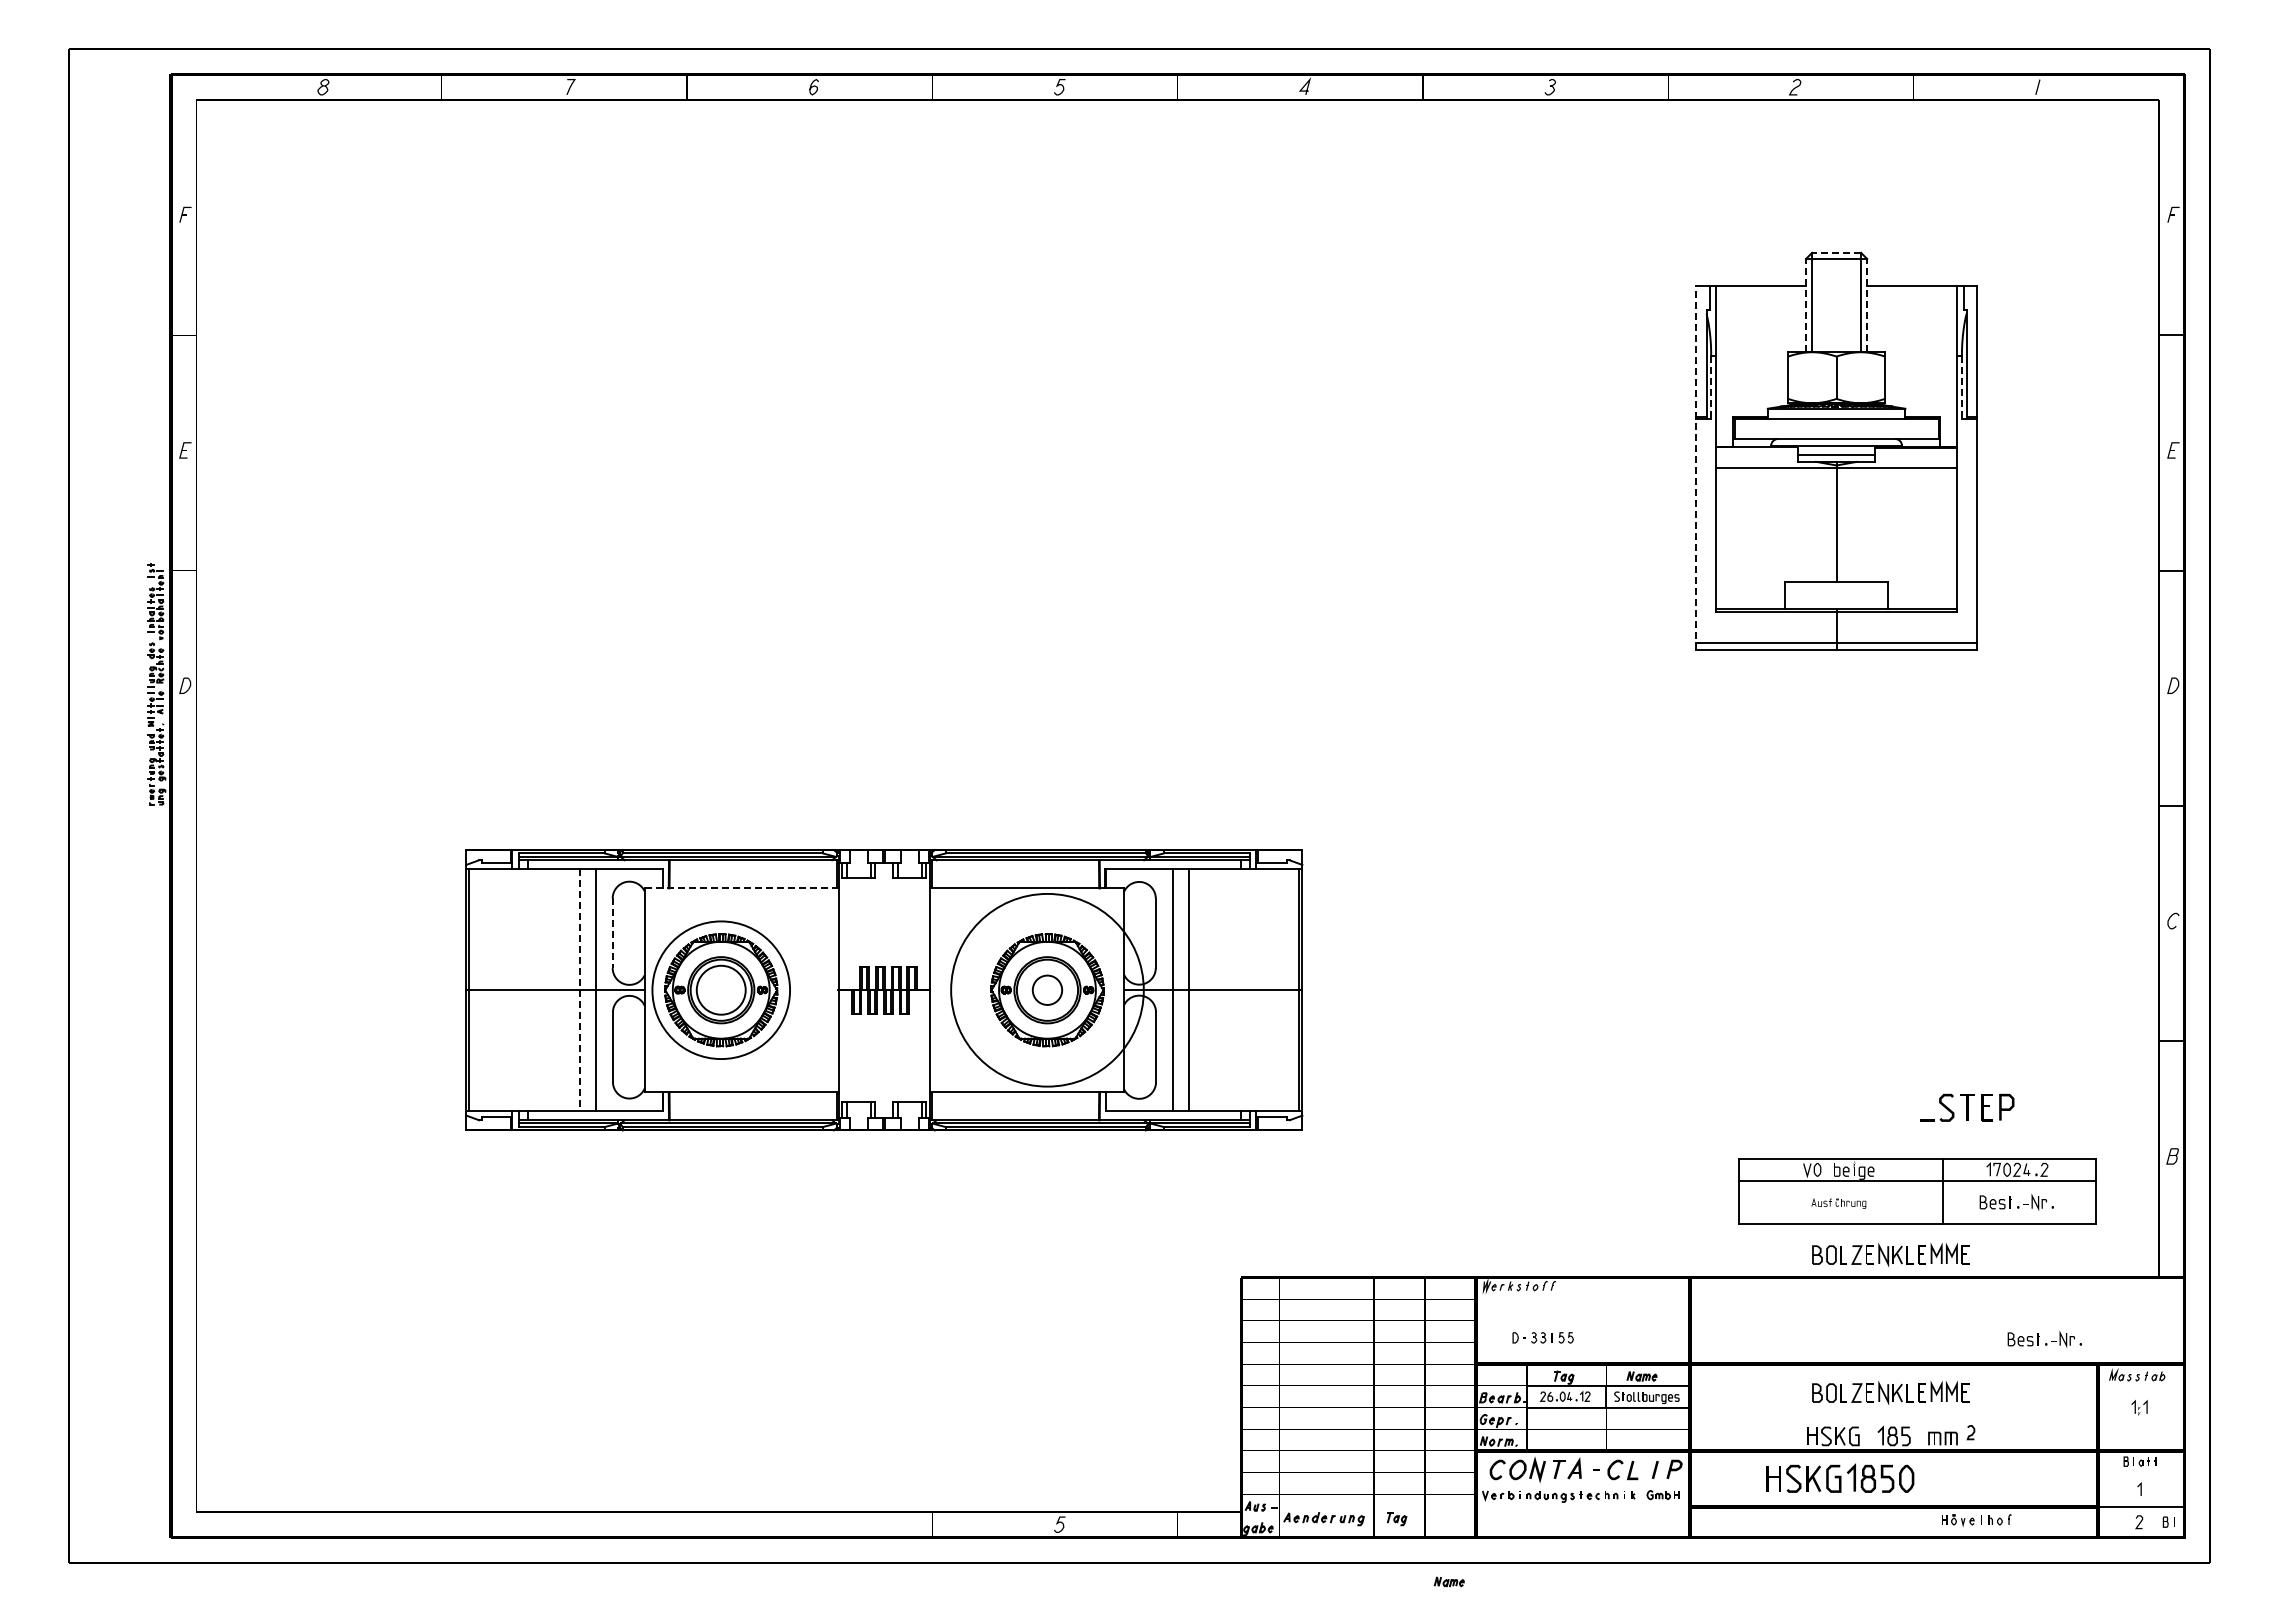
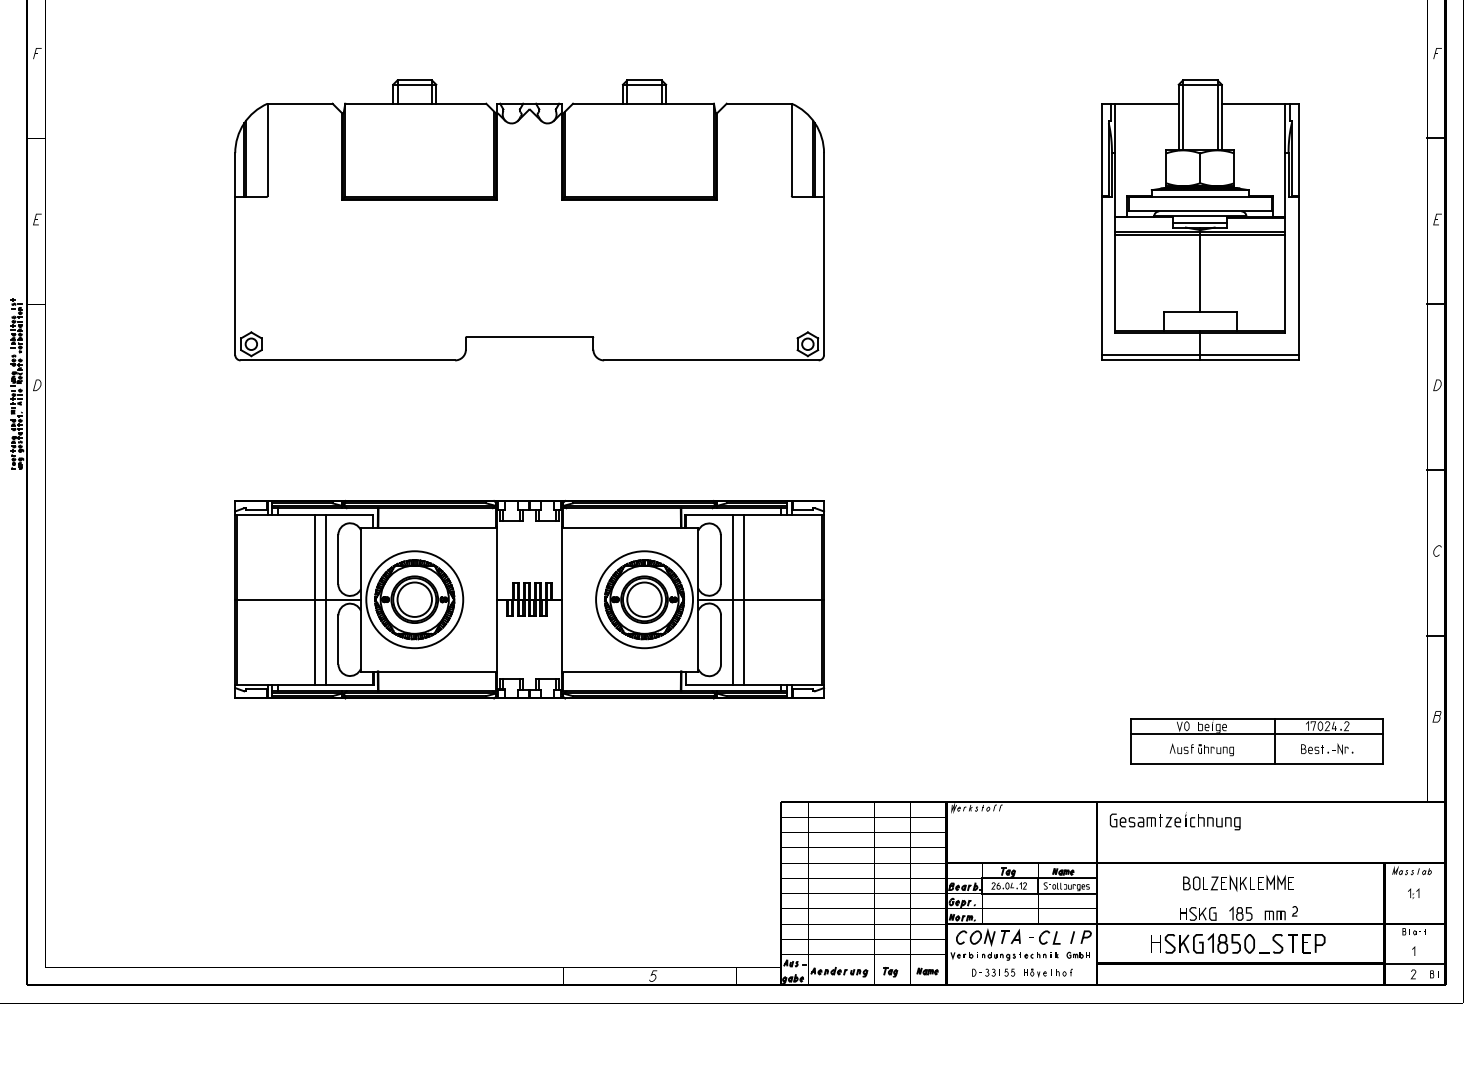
line: (1836, 252) -> (1200, 80), dashed -> solid
line: (1806, 305) -> (1179, 117), dashed -> solid
line: (1867, 305) -> (1222, 117), dashed -> solid
line: (1711, 387) -> (1112, 175), dashed -> solid
line: (1961, 387) -> (1288, 175), dashed -> solid
part: (884, 451) -> (529, 220), added
line: (1696, 467) -> (1101, 231), dashed -> solid
line: (1836, 472) -> (1200, 235), added
line: (741, 888) -> (429, 528), dashed -> solid
line: (612, 933) -> (338, 559), dashed -> solid
circle: (1047, 989) -> (644, 599), size x1.67
line: (579, 990) -> (314, 599), dashed -> solid
circle: (1047, 990) -> (644, 599), size x0.71
part: (1967, 1107) -> (1292, 943), moved
part: (1838, 1203) -> (1201, 749), size x1.67
part: (1890, 1254) -> (1238, 785), removed
part: (1800, 1304) -> (1174, 821), added
part: (1542, 1337) -> (993, 972), moved
part: (2044, 1339) -> (1346, 845), removed
part: (1976, 1520) -> (1048, 973), moved
part: (1448, 1581) -> (926, 971), moved

